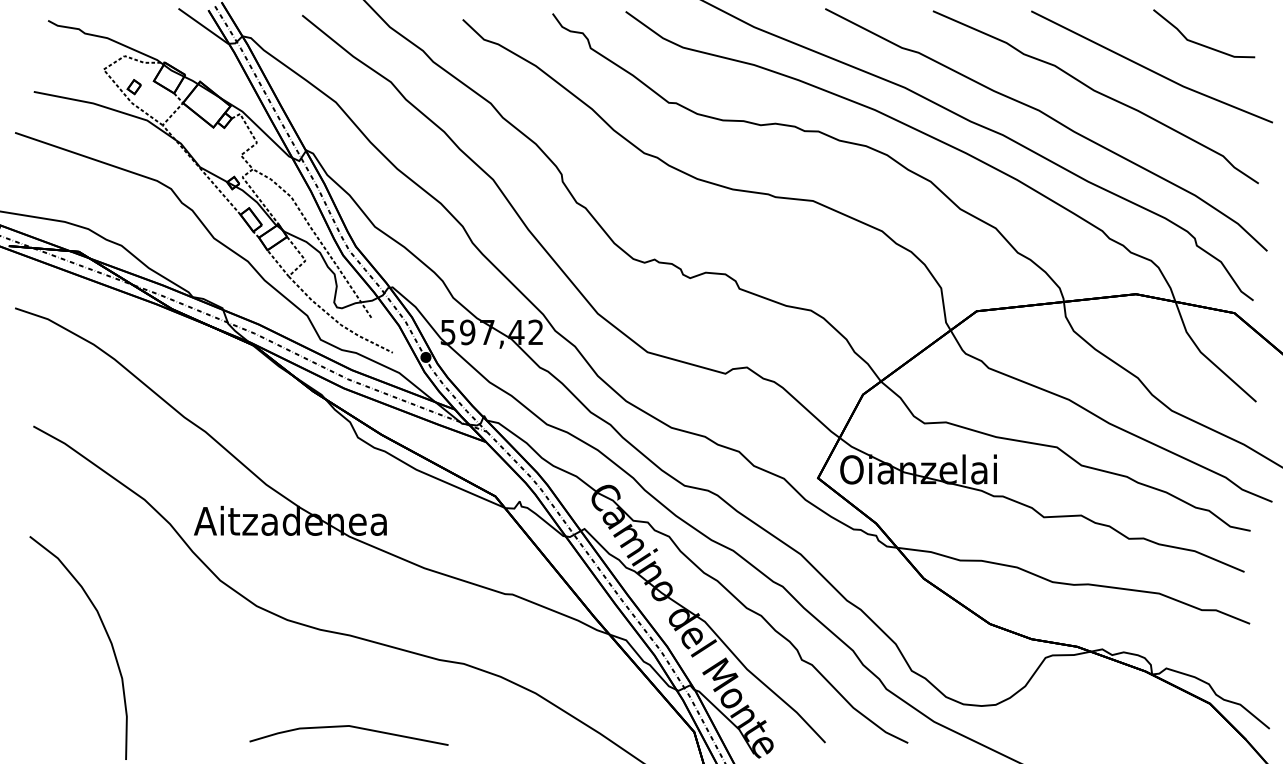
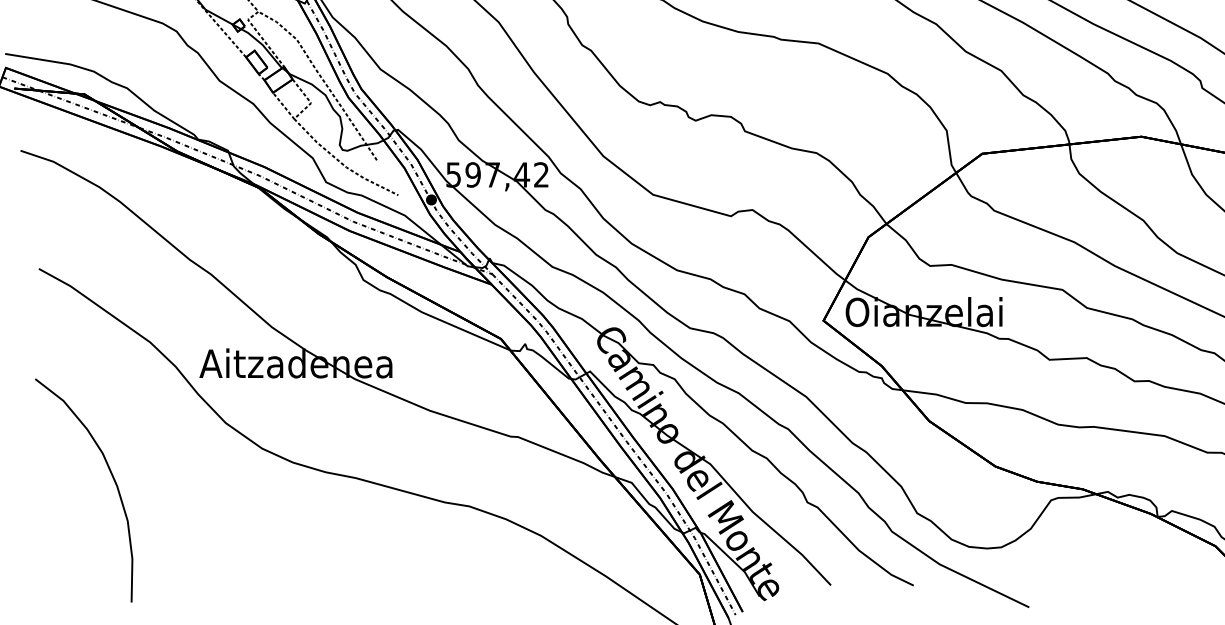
line: (350, 727) -> (356, 570), removed

